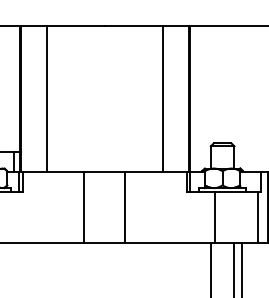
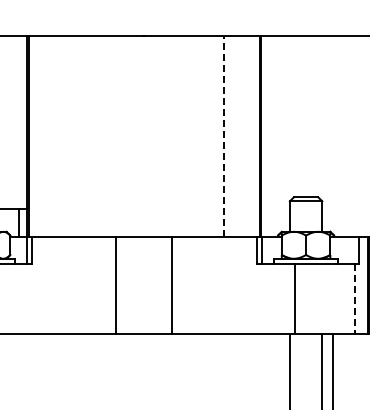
line: (46, 99) -> (64, 136), removed
line: (163, 99) -> (224, 136), solid -> dashed
line: (257, 217) -> (354, 299), solid -> dashed

